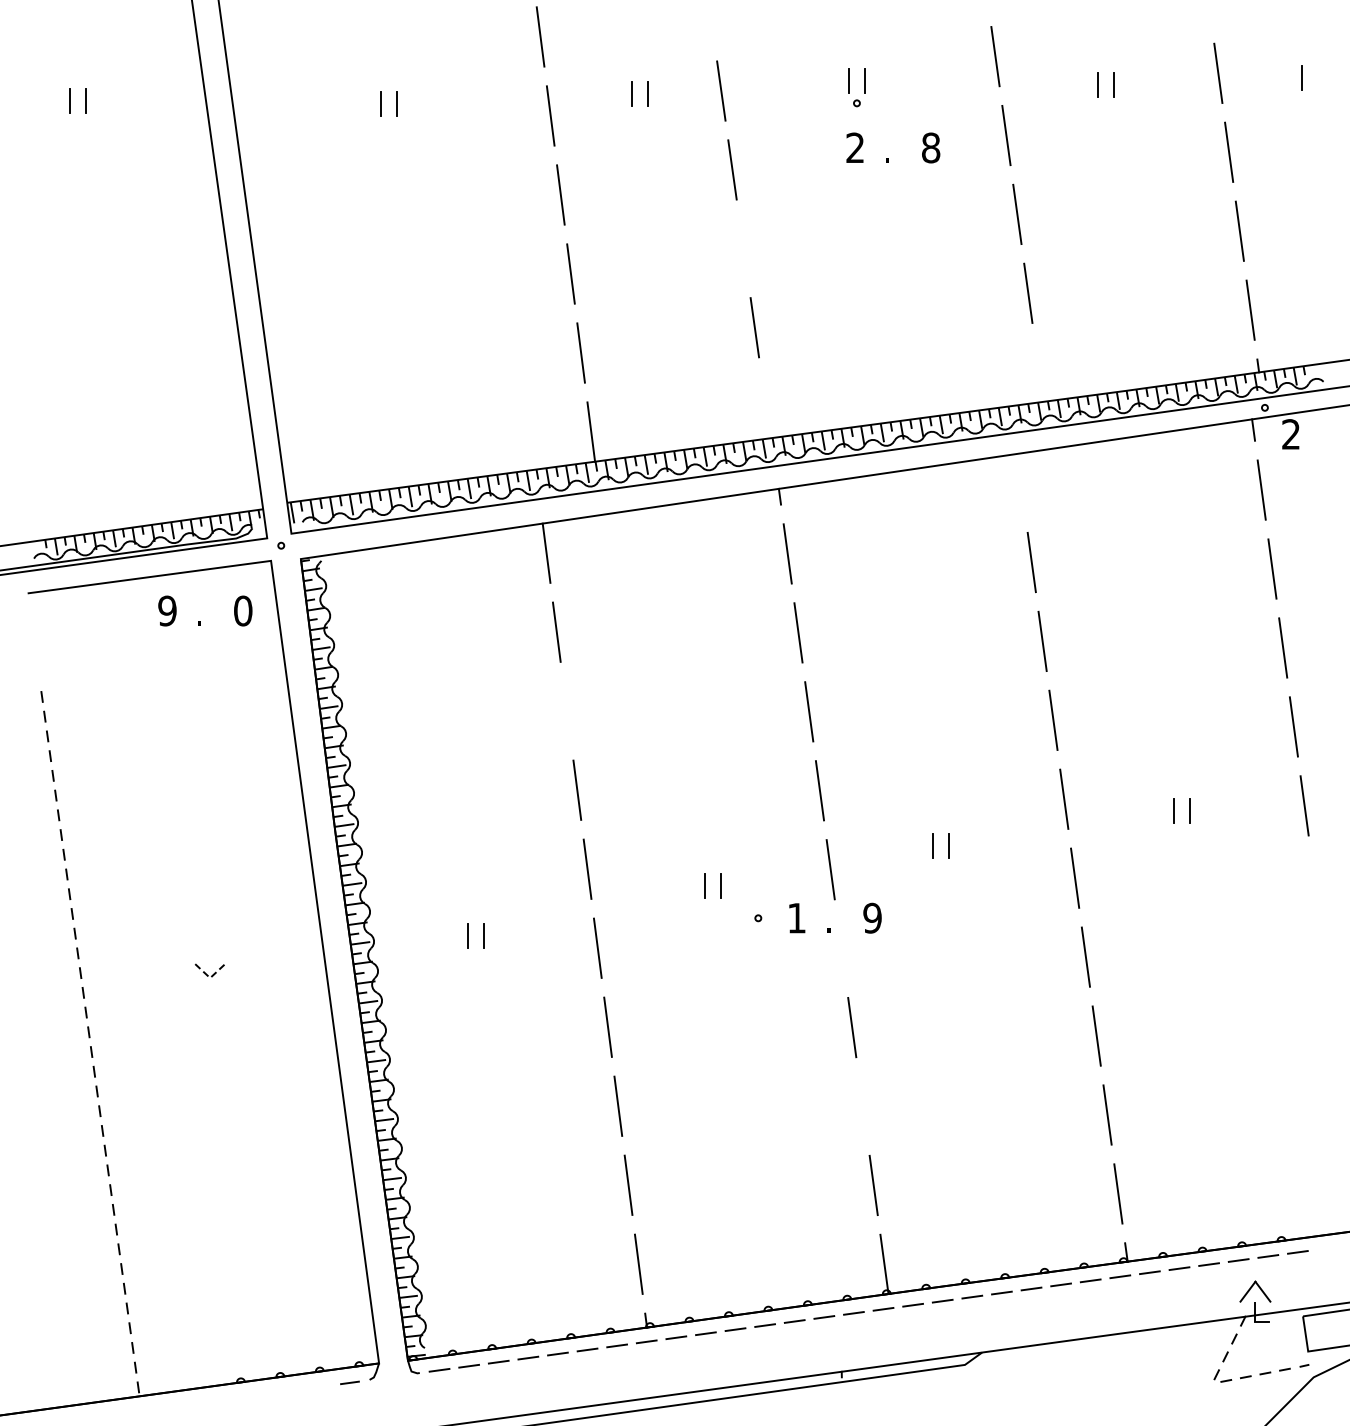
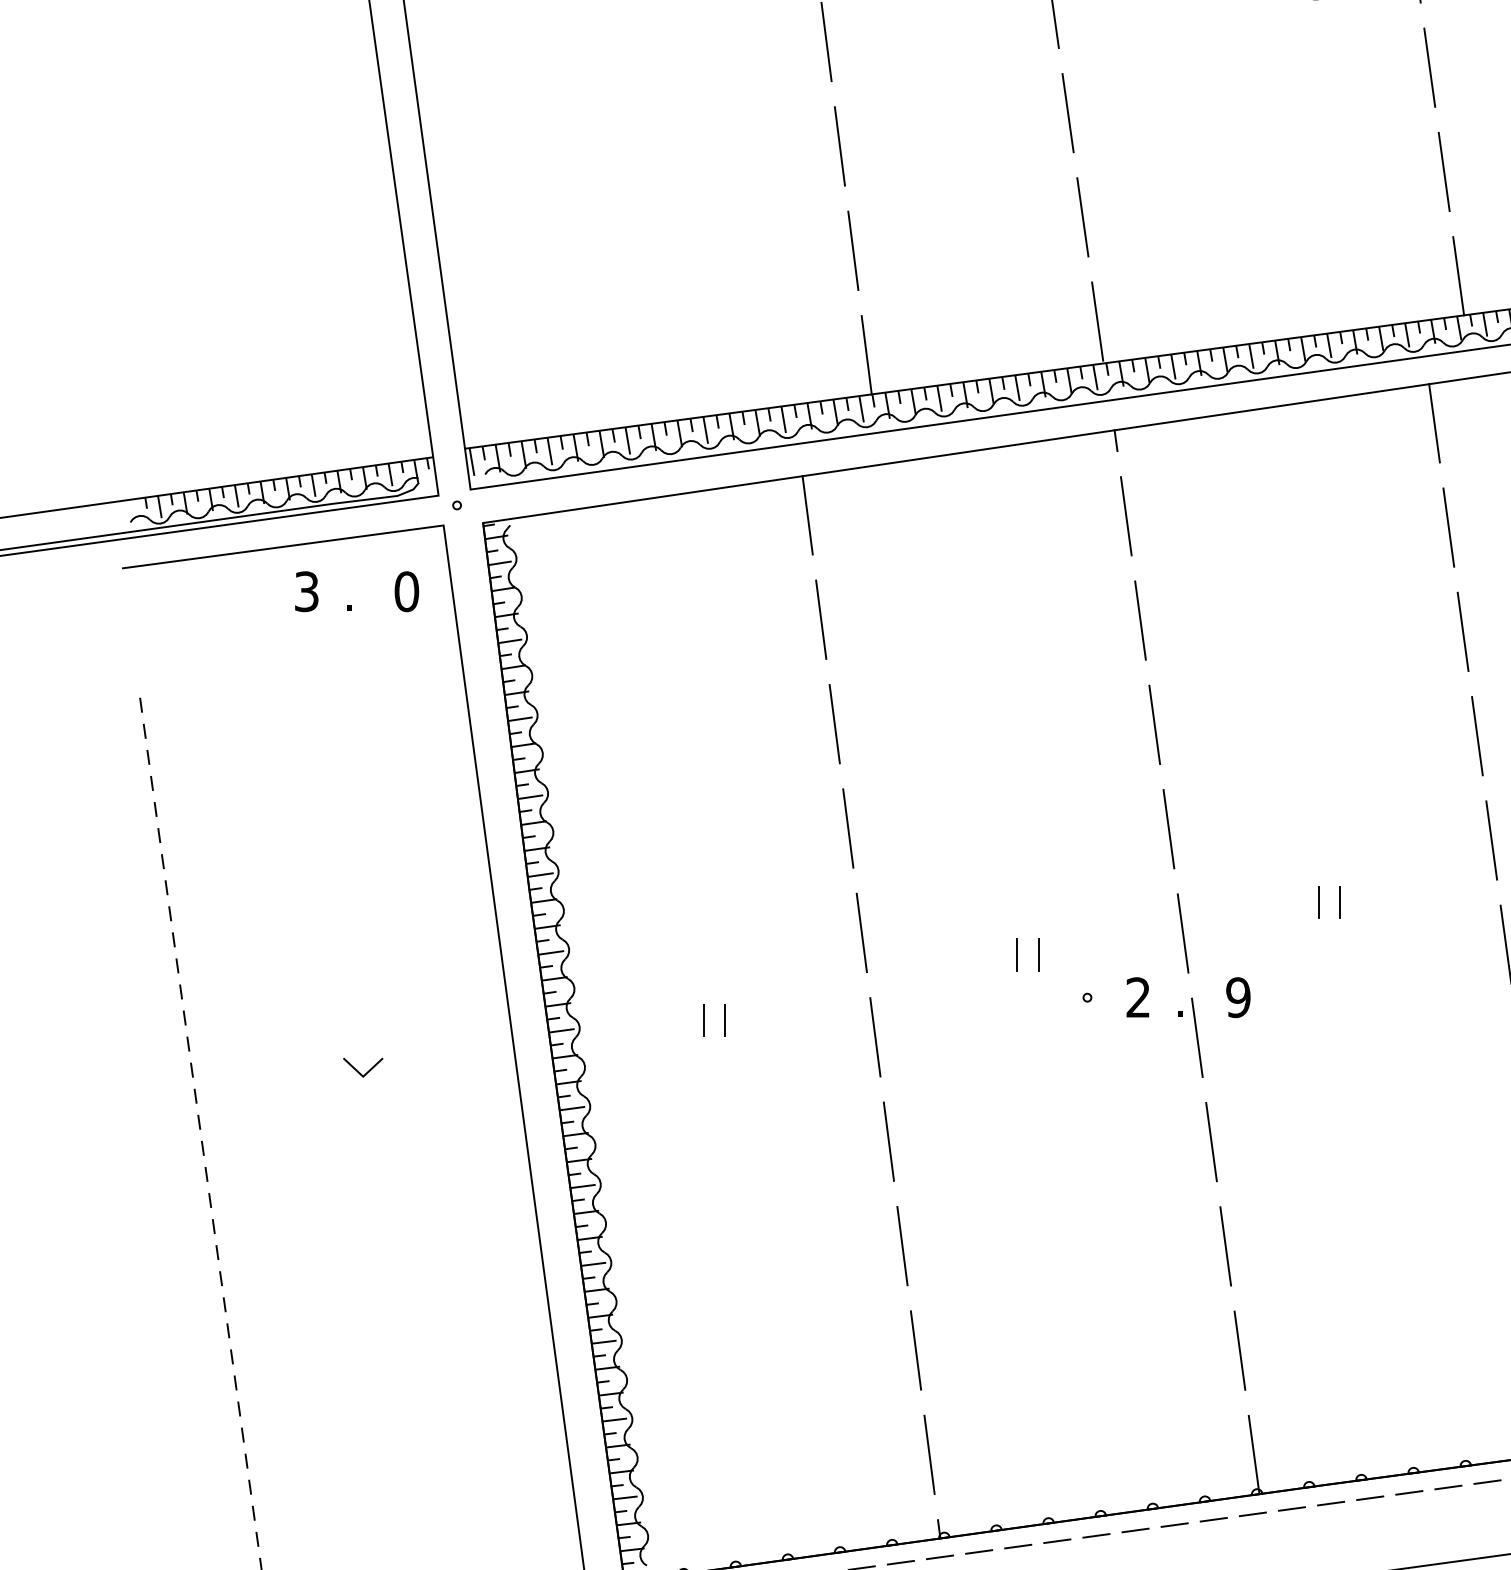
line: (743, 248) -> (1067, 112), added
line: (1039, 371) -> (1458, 275), added
line: (765, 406) -> (1096, 321), added
line: (1020, 483) -> (1433, 423), added
text: (167, 610) -> (306, 591), 9 -> 3
line: (566, 710) -> (833, 723), added
text: (796, 917) -> (1137, 996), 1 -> 2
line: (841, 948) -> (1197, 1037), added
line: (210, 978) -> (363, 1077), dashed -> solid
line: (862, 1106) -> (1225, 1246), added

